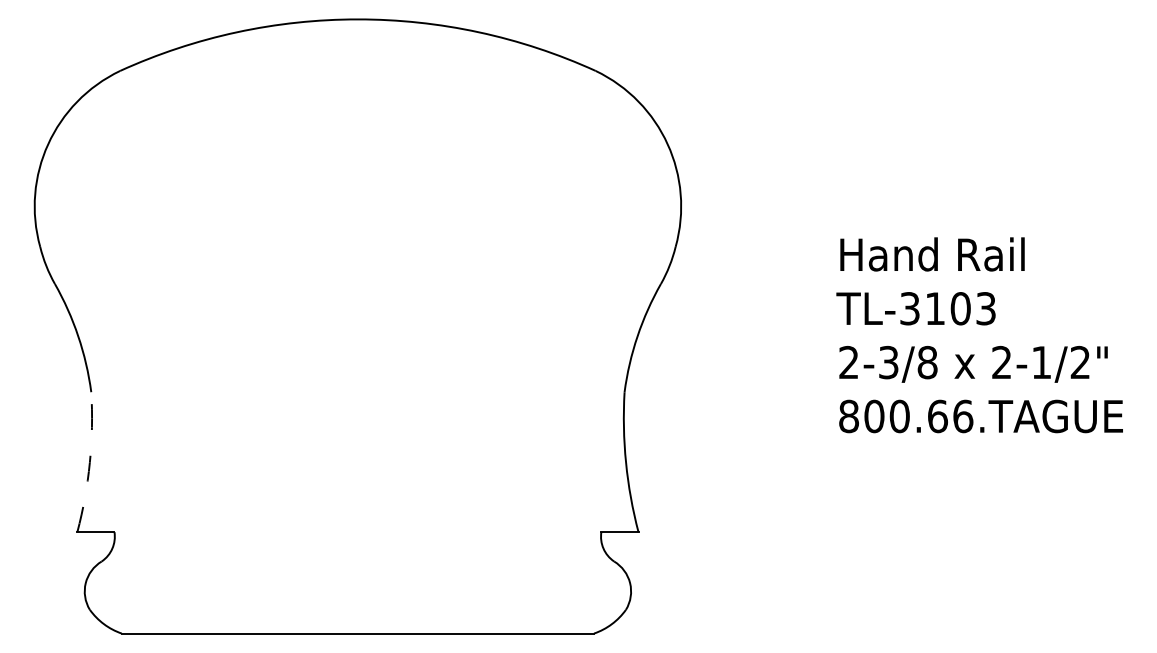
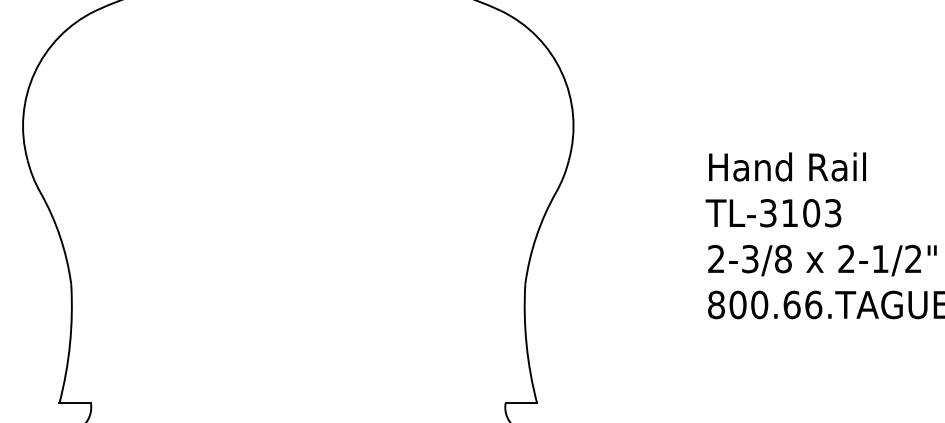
arc: (89, 462) -> (69, 344), dashed -> solid

